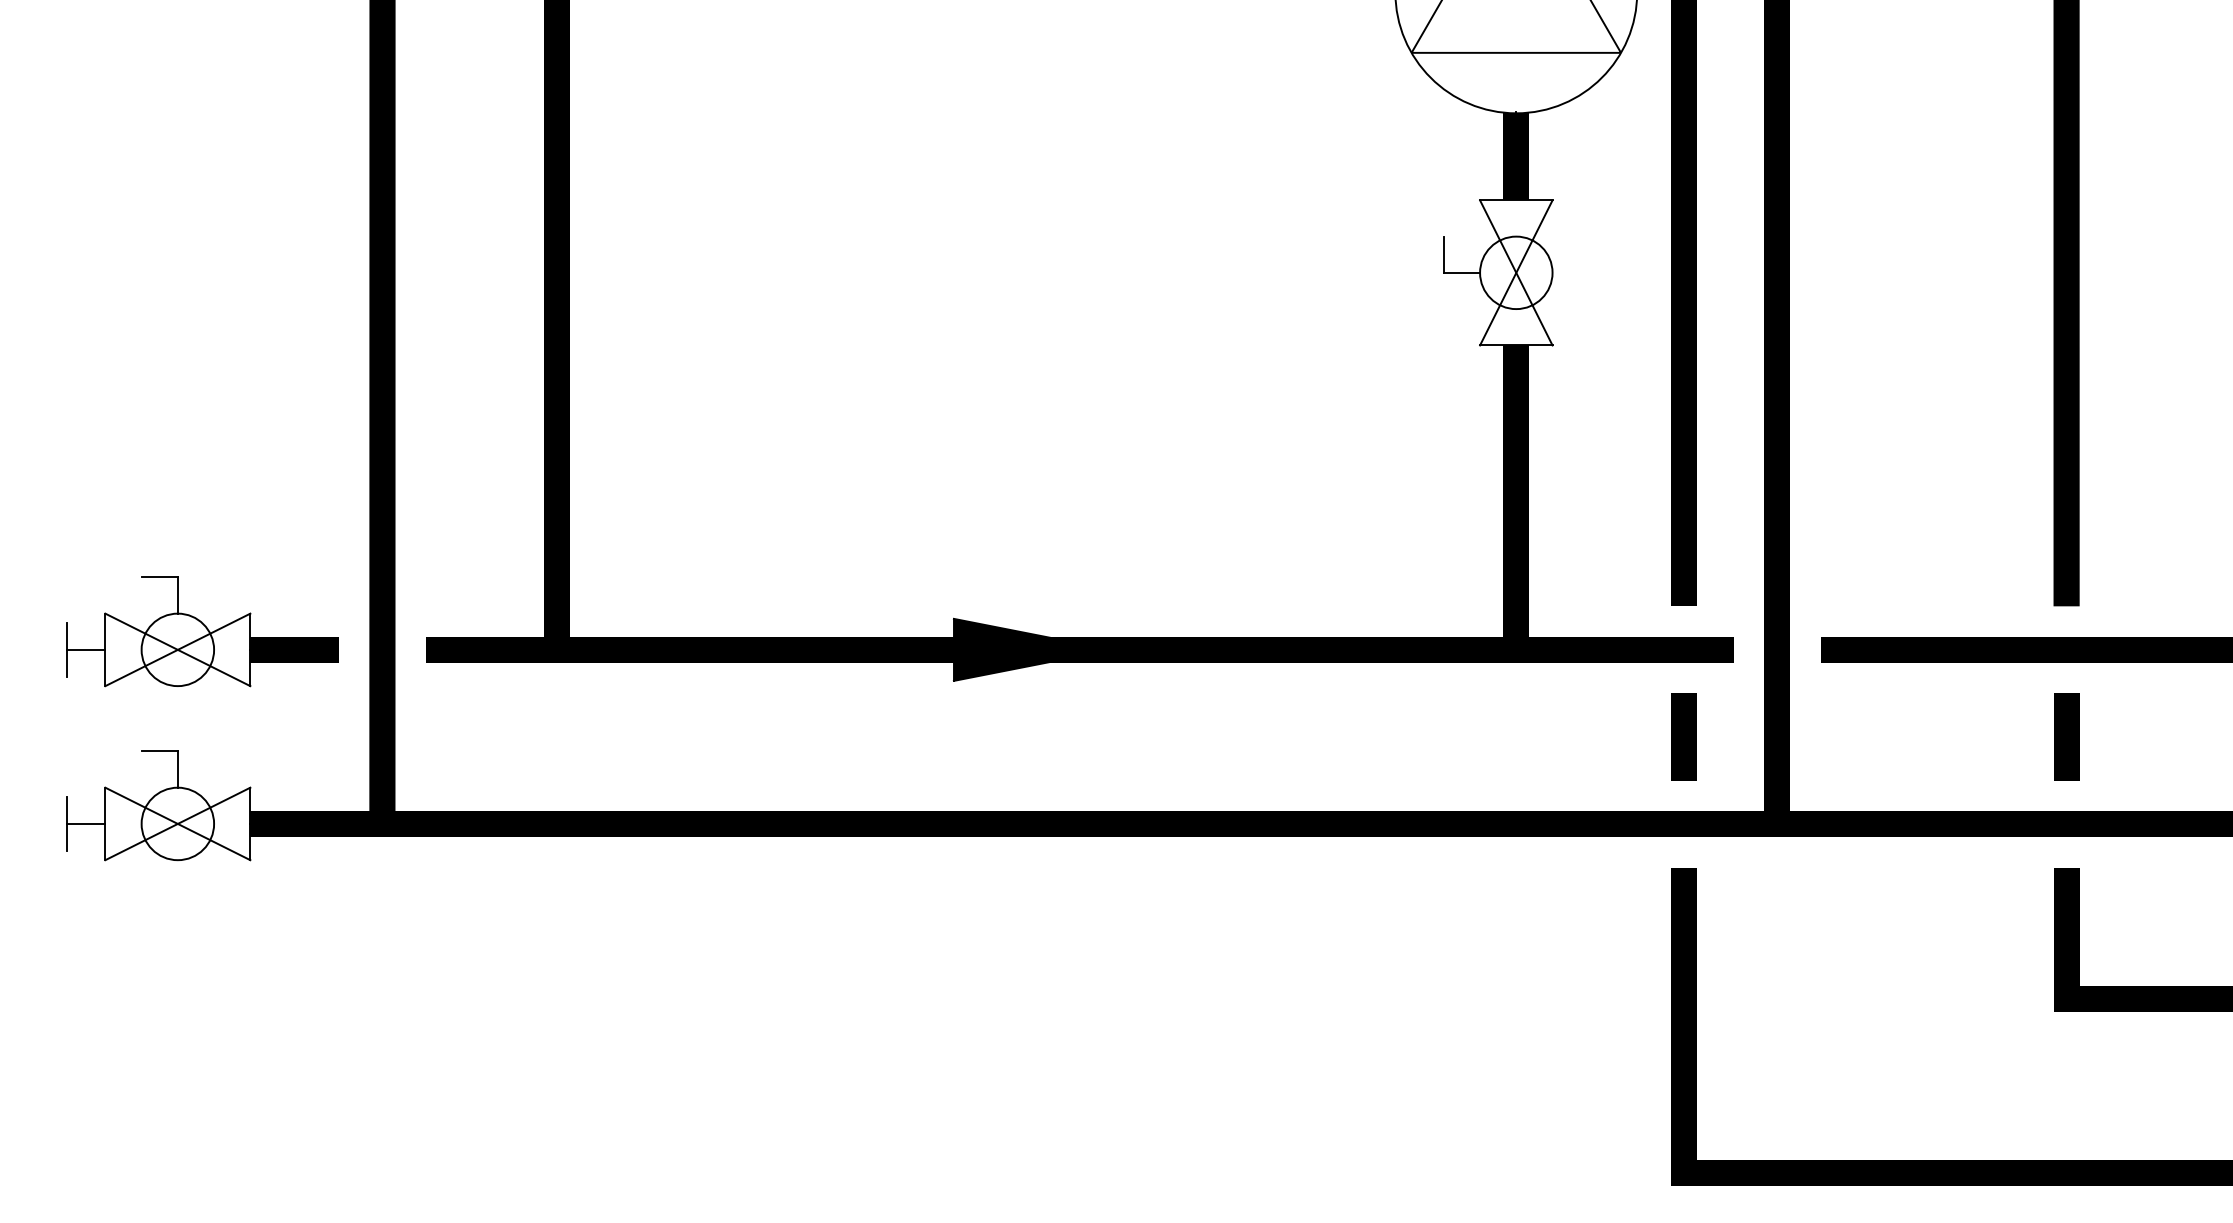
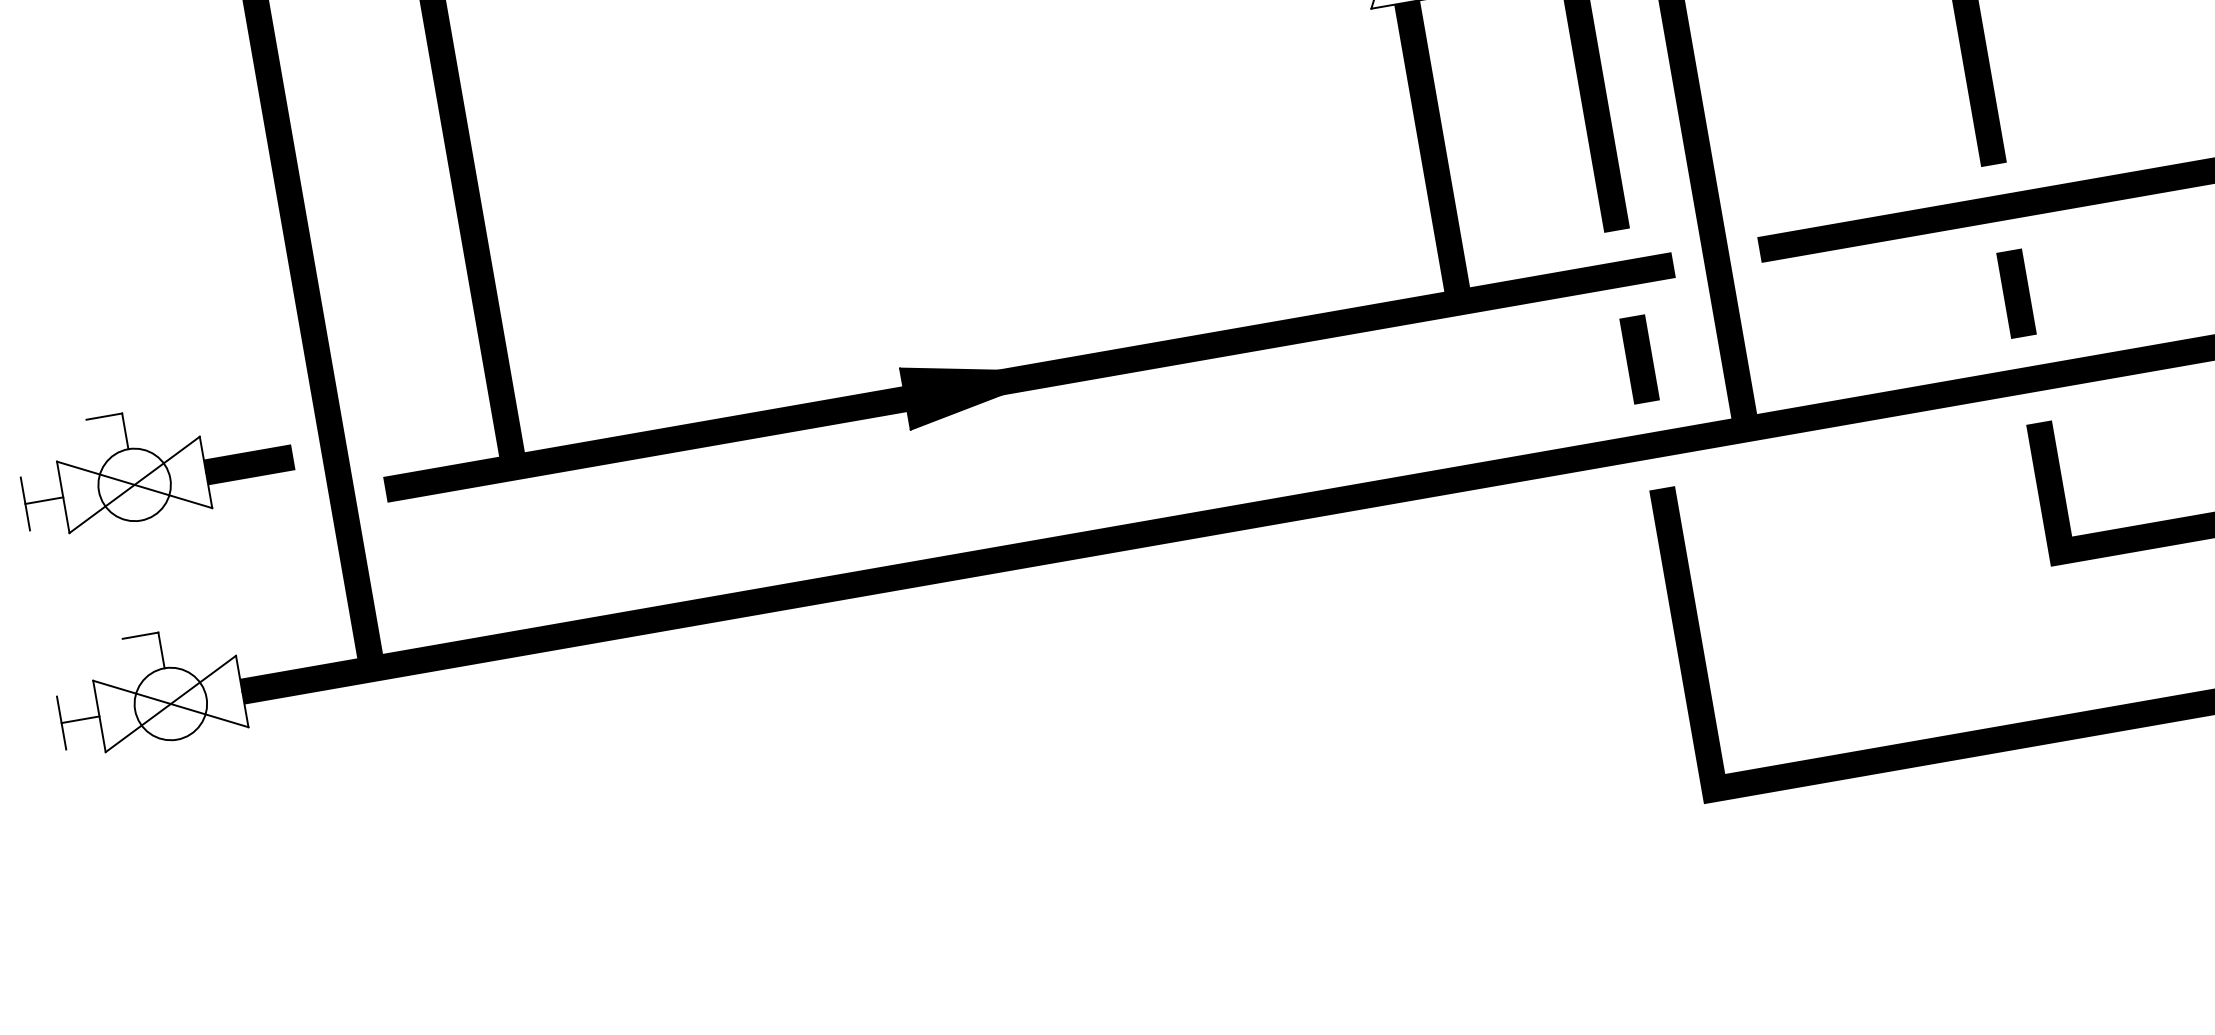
part: (202, 631) -> (155, 462), moved

